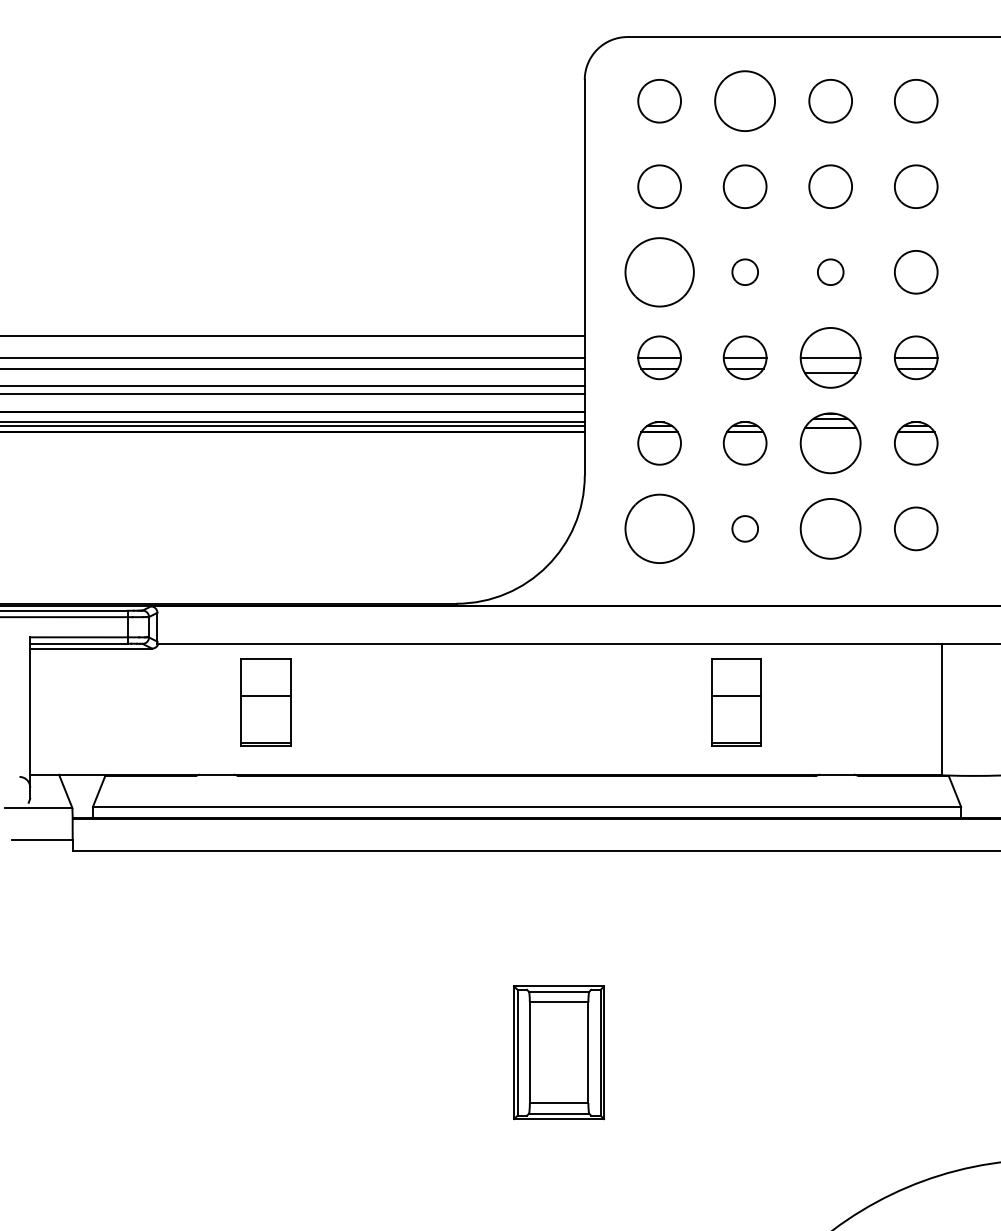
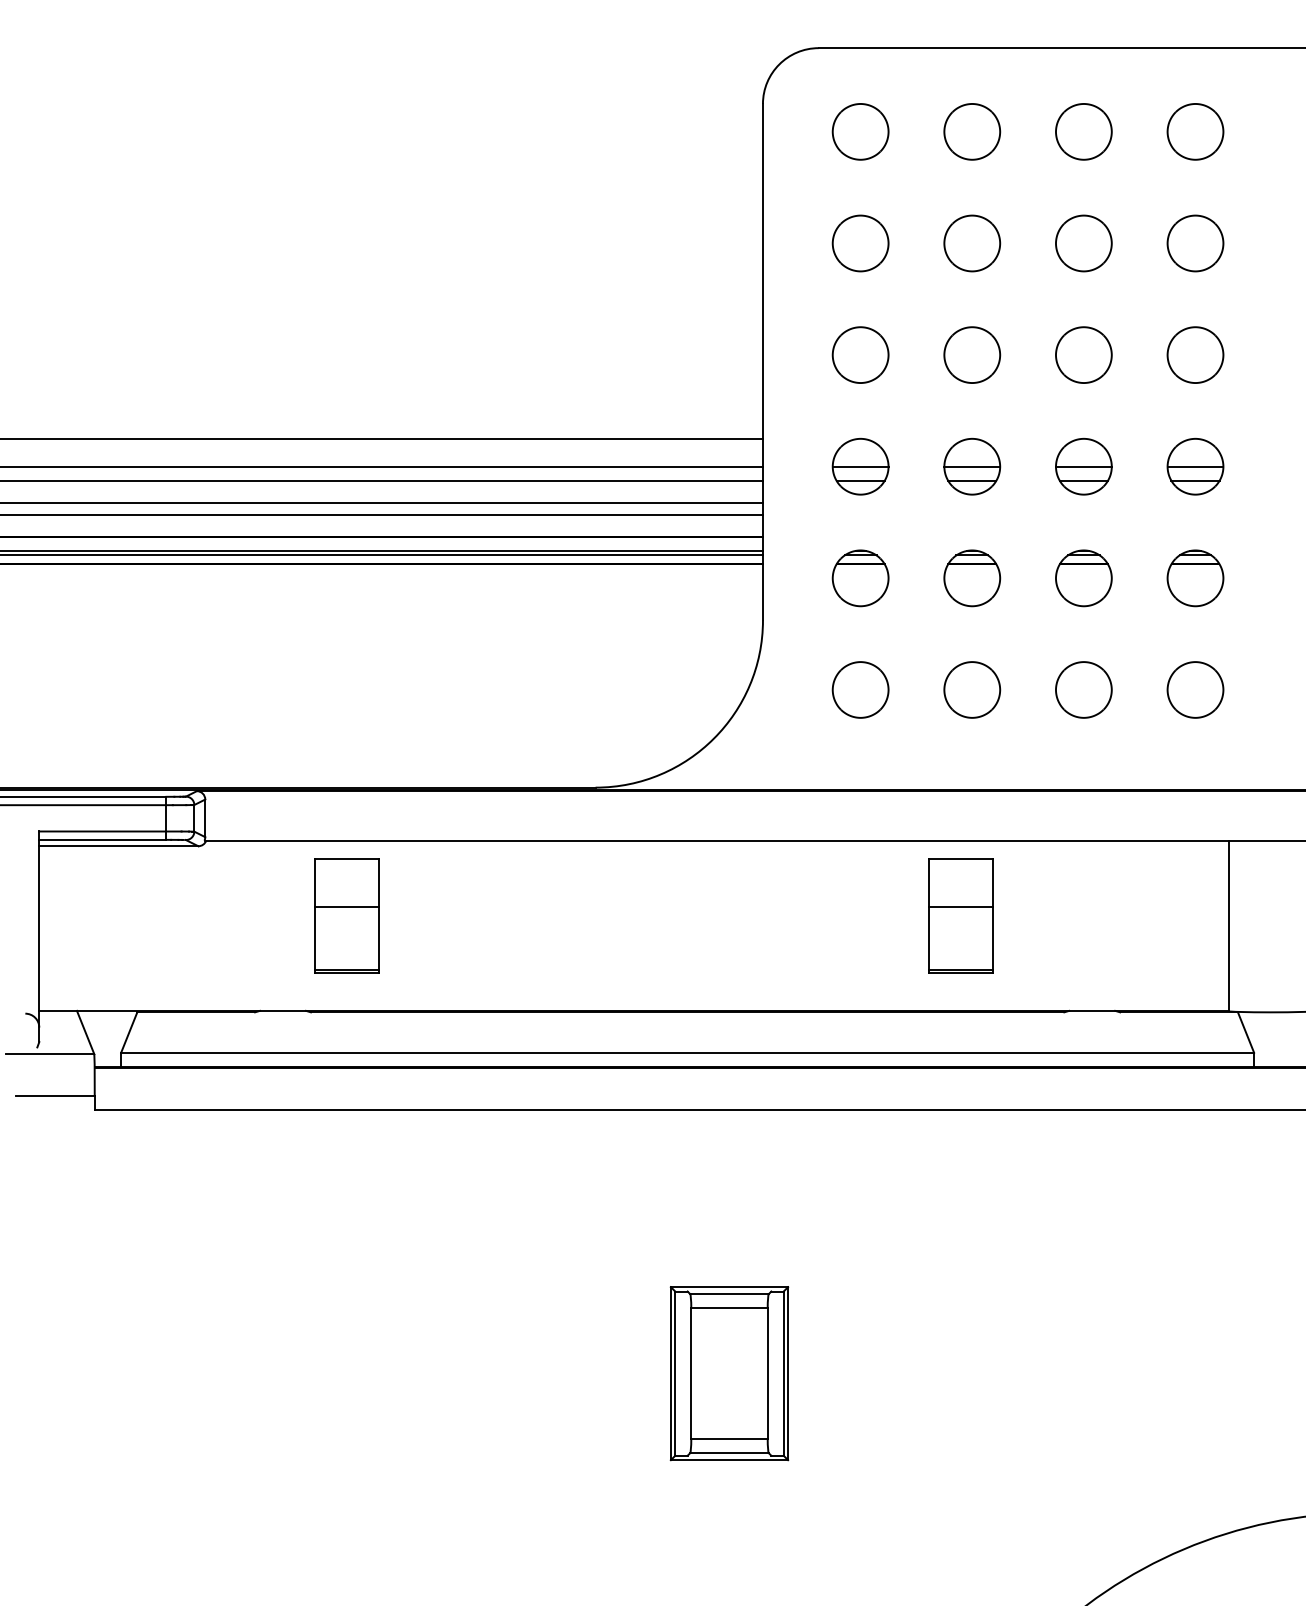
part: (745, 100) -> (972, 131), size x0.71
part: (659, 271) -> (860, 354), size x0.62
part: (745, 271) -> (972, 354), size x1.67
part: (830, 271) -> (1083, 354), size x1.67
part: (830, 357) -> (1083, 466), size x0.71
part: (830, 443) -> (1083, 578), size x0.71
part: (659, 528) -> (860, 689), size x0.62
part: (745, 528) -> (972, 689), size x1.67
part: (830, 528) -> (1083, 689), size x0.71

